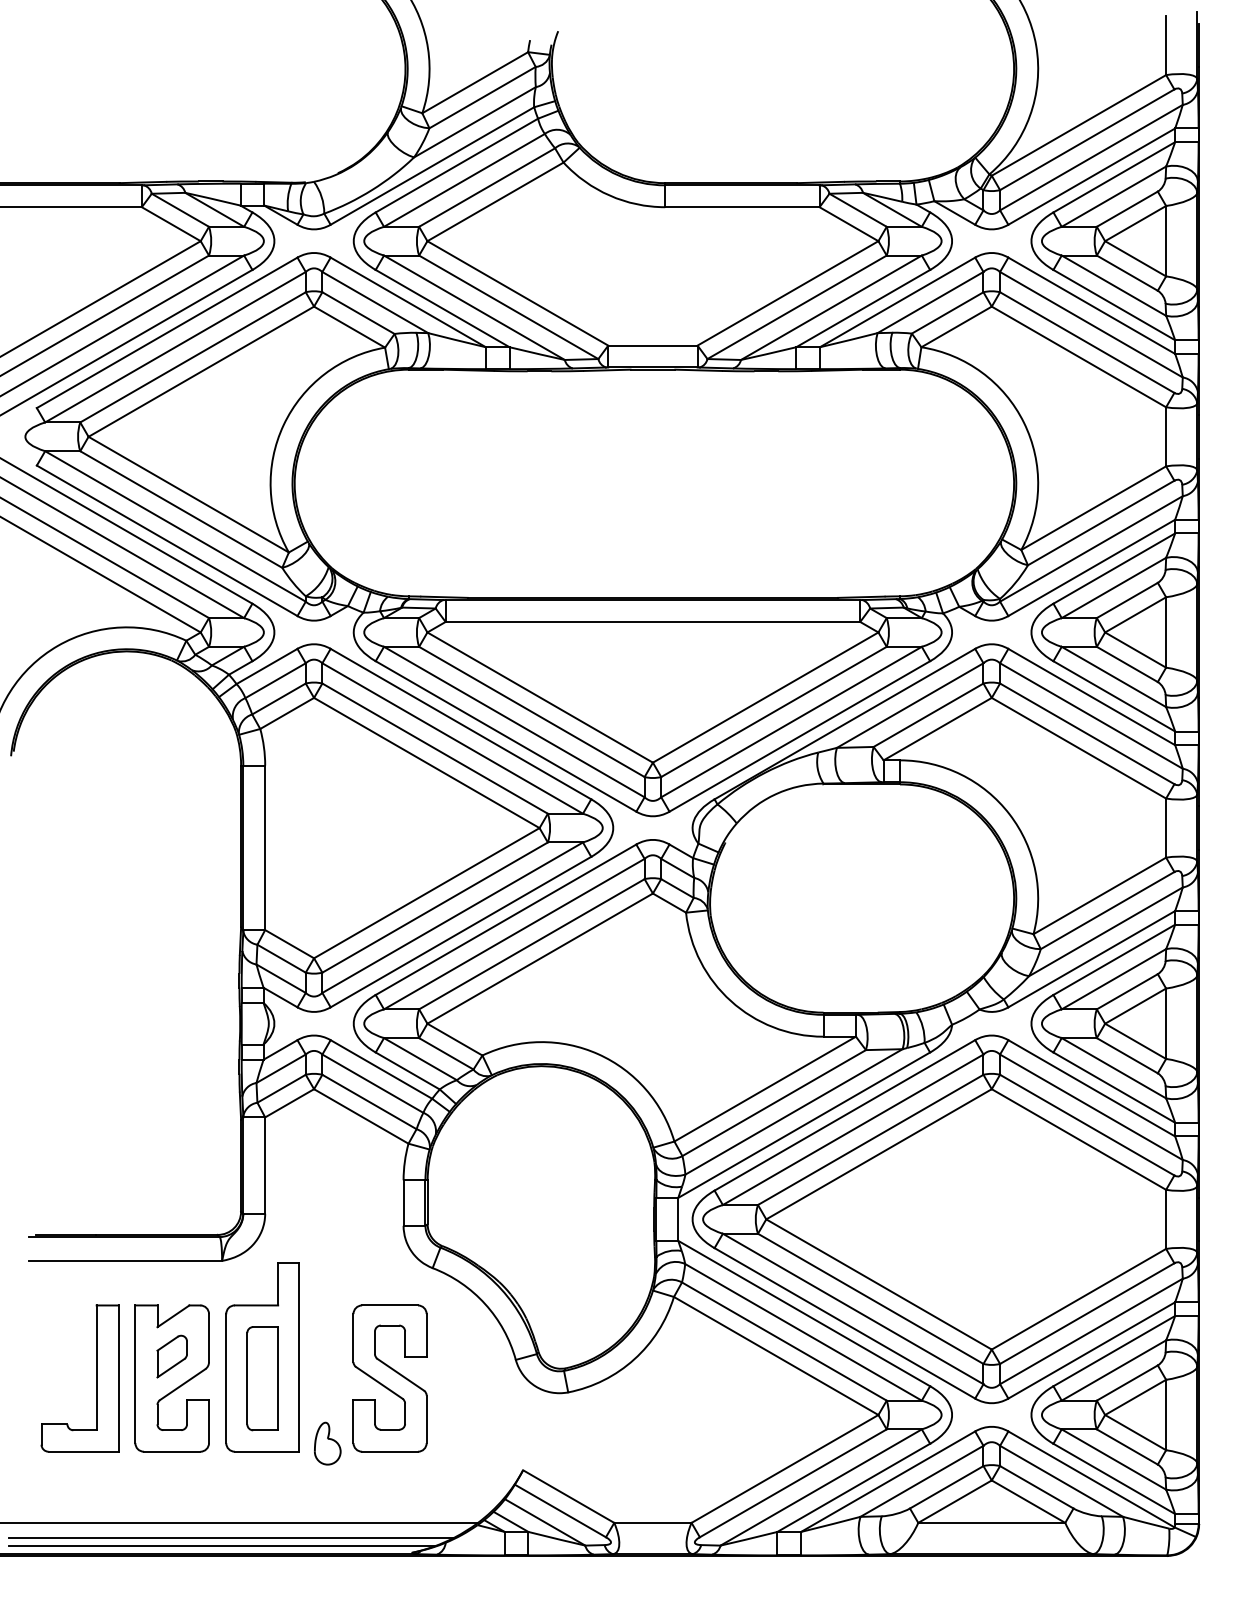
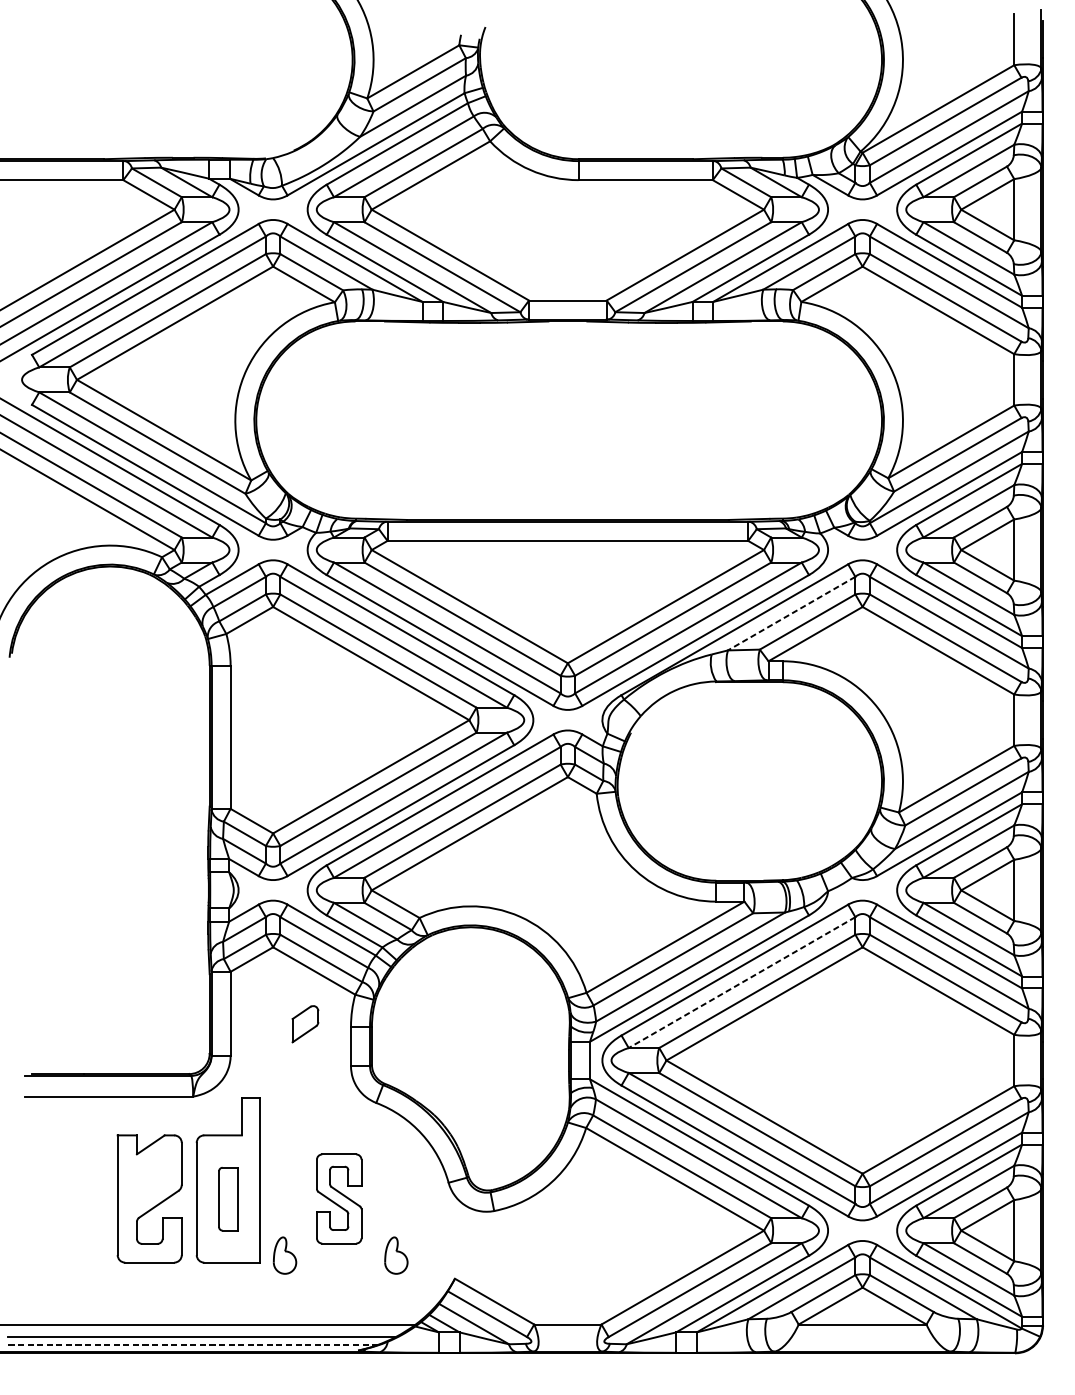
line: (910, 705) -> (791, 613), solid -> dashed
line: (852, 1130) -> (741, 983), solid -> dashed
part: (171, 1356) -> (304, 1024), moved
part: (96, 1378) -> (83, 1198), removed
part: (262, 1378) -> (228, 1198), size x0.7
part: (389, 1378) -> (338, 1198), size x0.7
part: (455, 1443) -> (396, 1255), added
line: (221, 1546) -> (192, 1345), solid -> dashed

